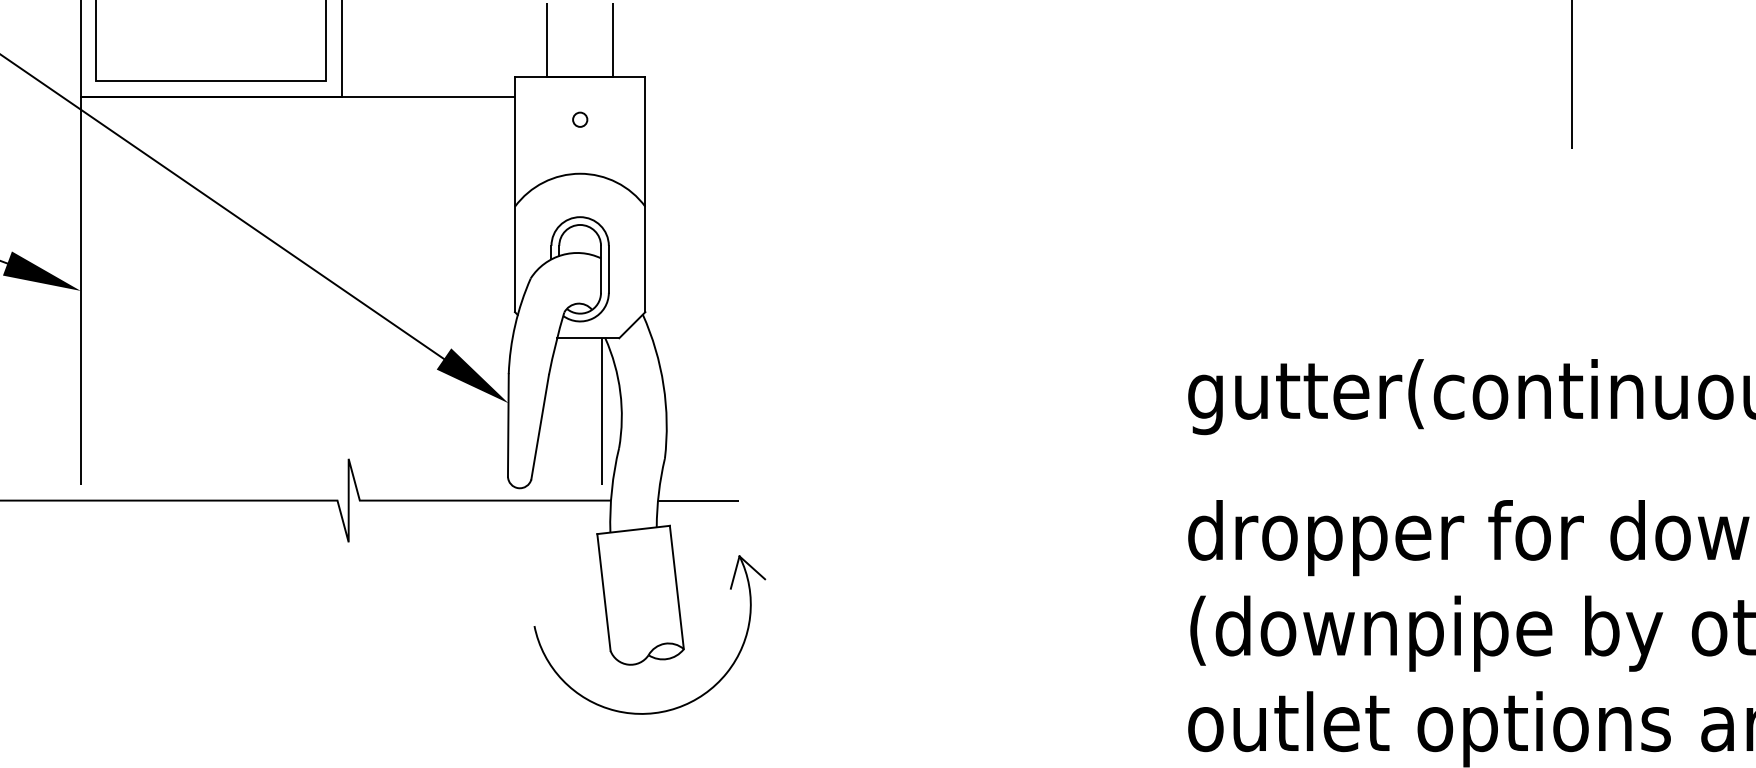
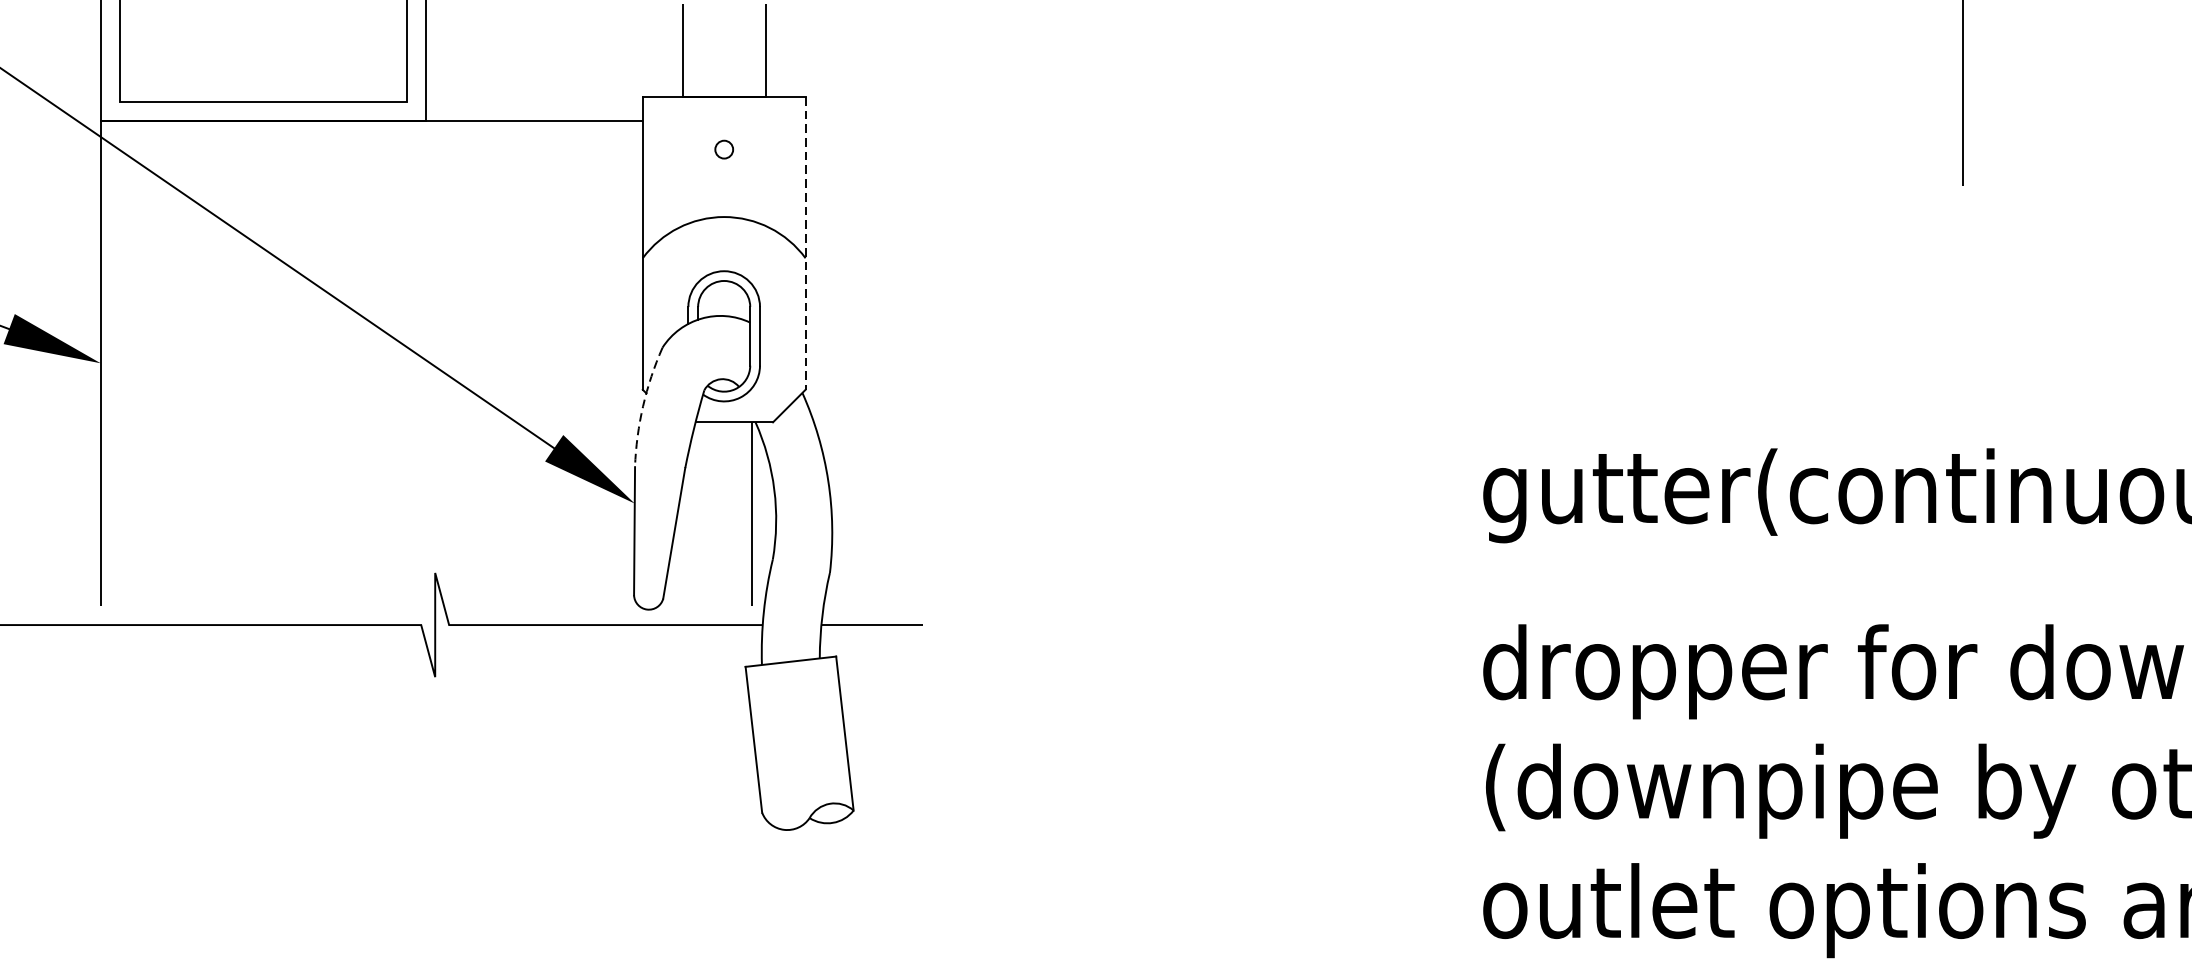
line: (645, 195) -> (805, 244), solid -> dashed
arc: (515, 325) -> (643, 406), solid -> dashed
part: (667, 709) -> (833, 885), removed

